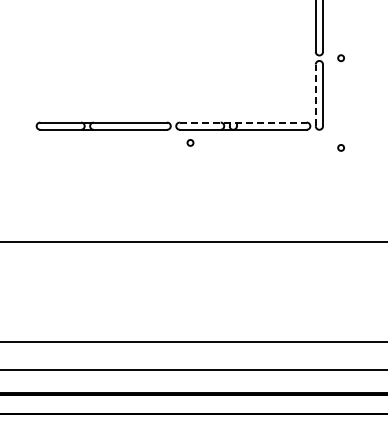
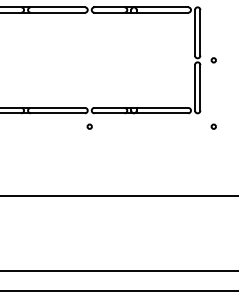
line: (315, 95) -> (194, 87), dashed -> solid
line: (243, 122) -> (141, 107), dashed -> solid
circle: (190, 142) -> (89, 126), moved

